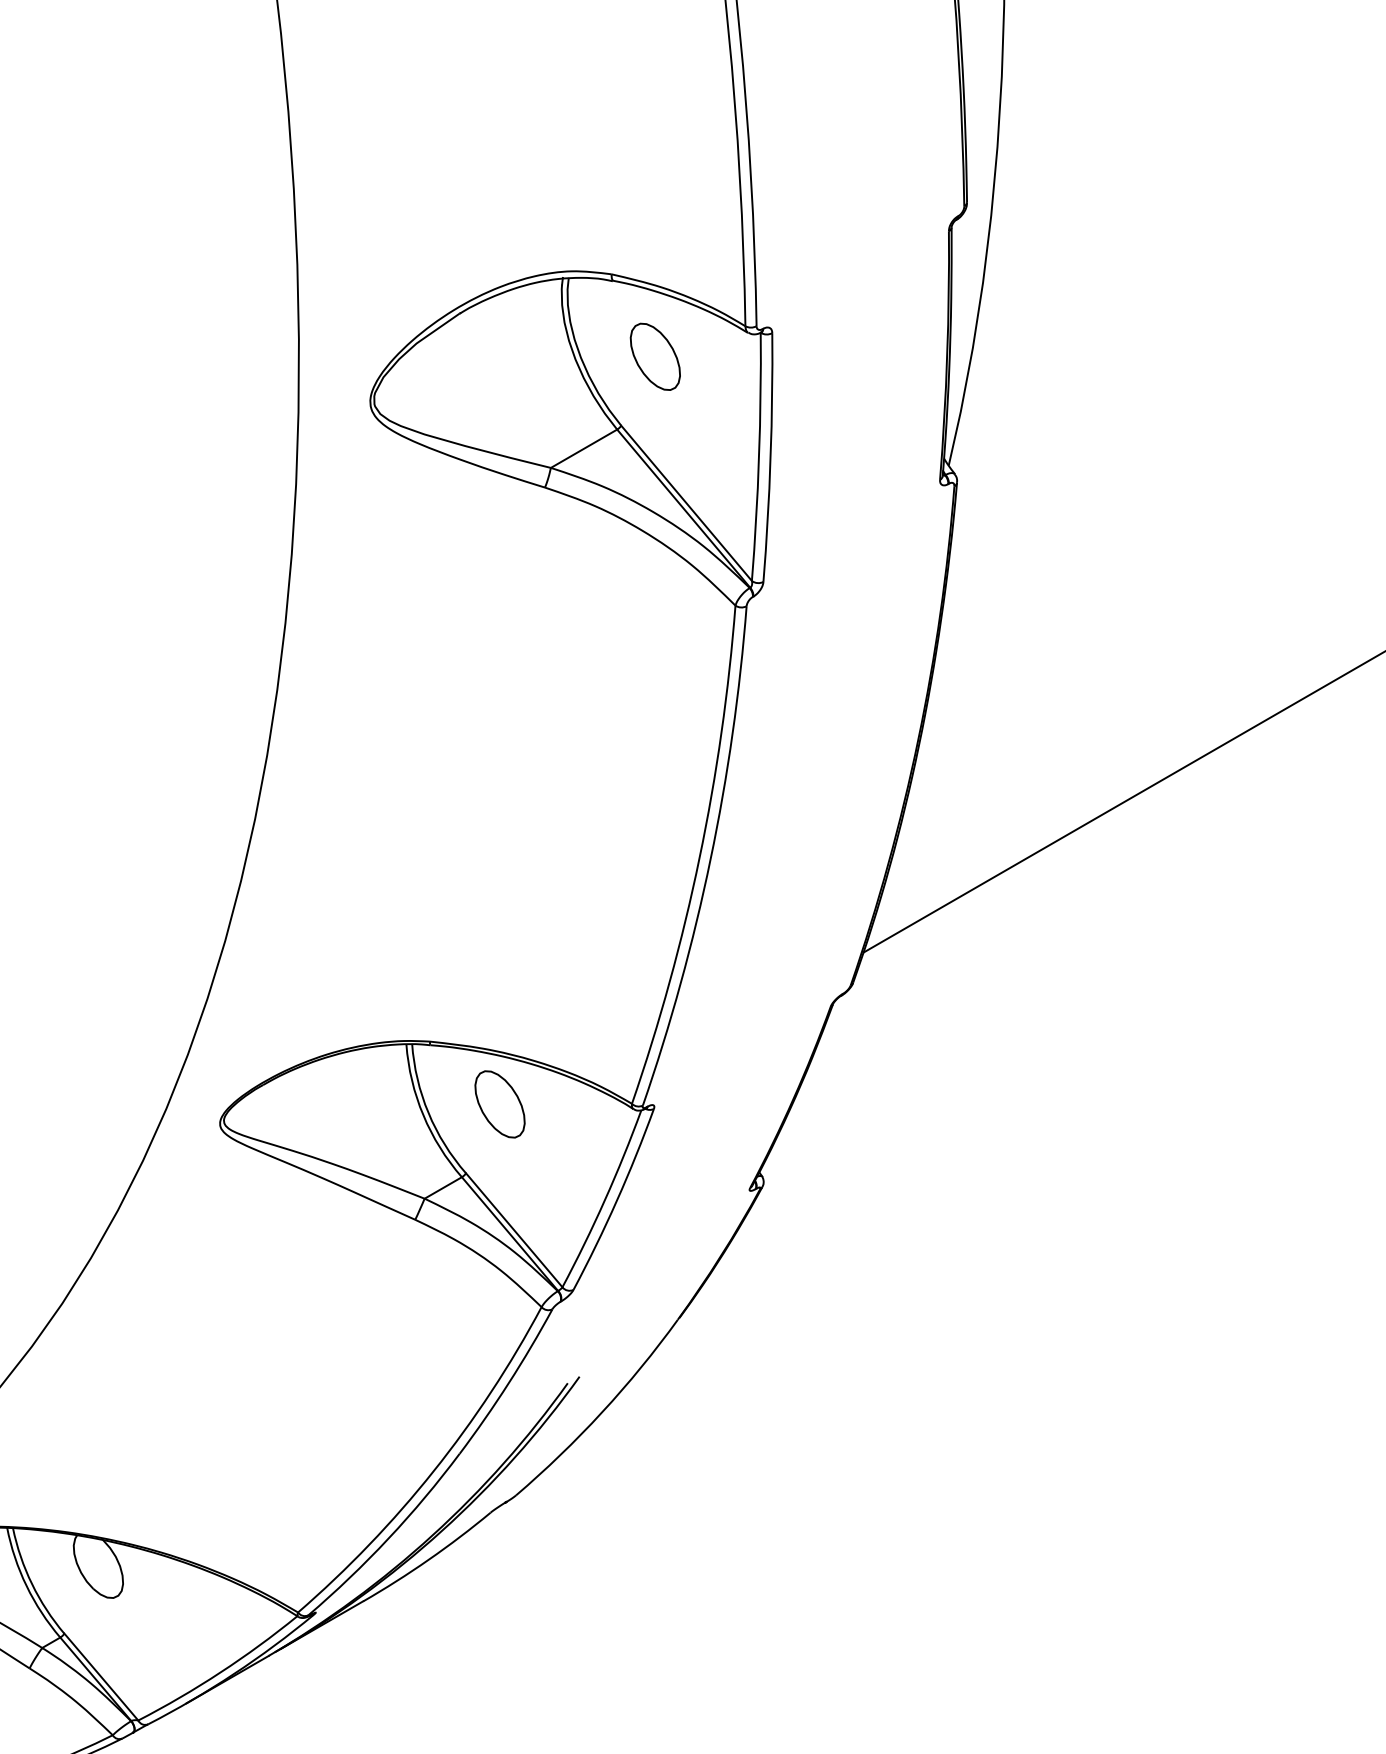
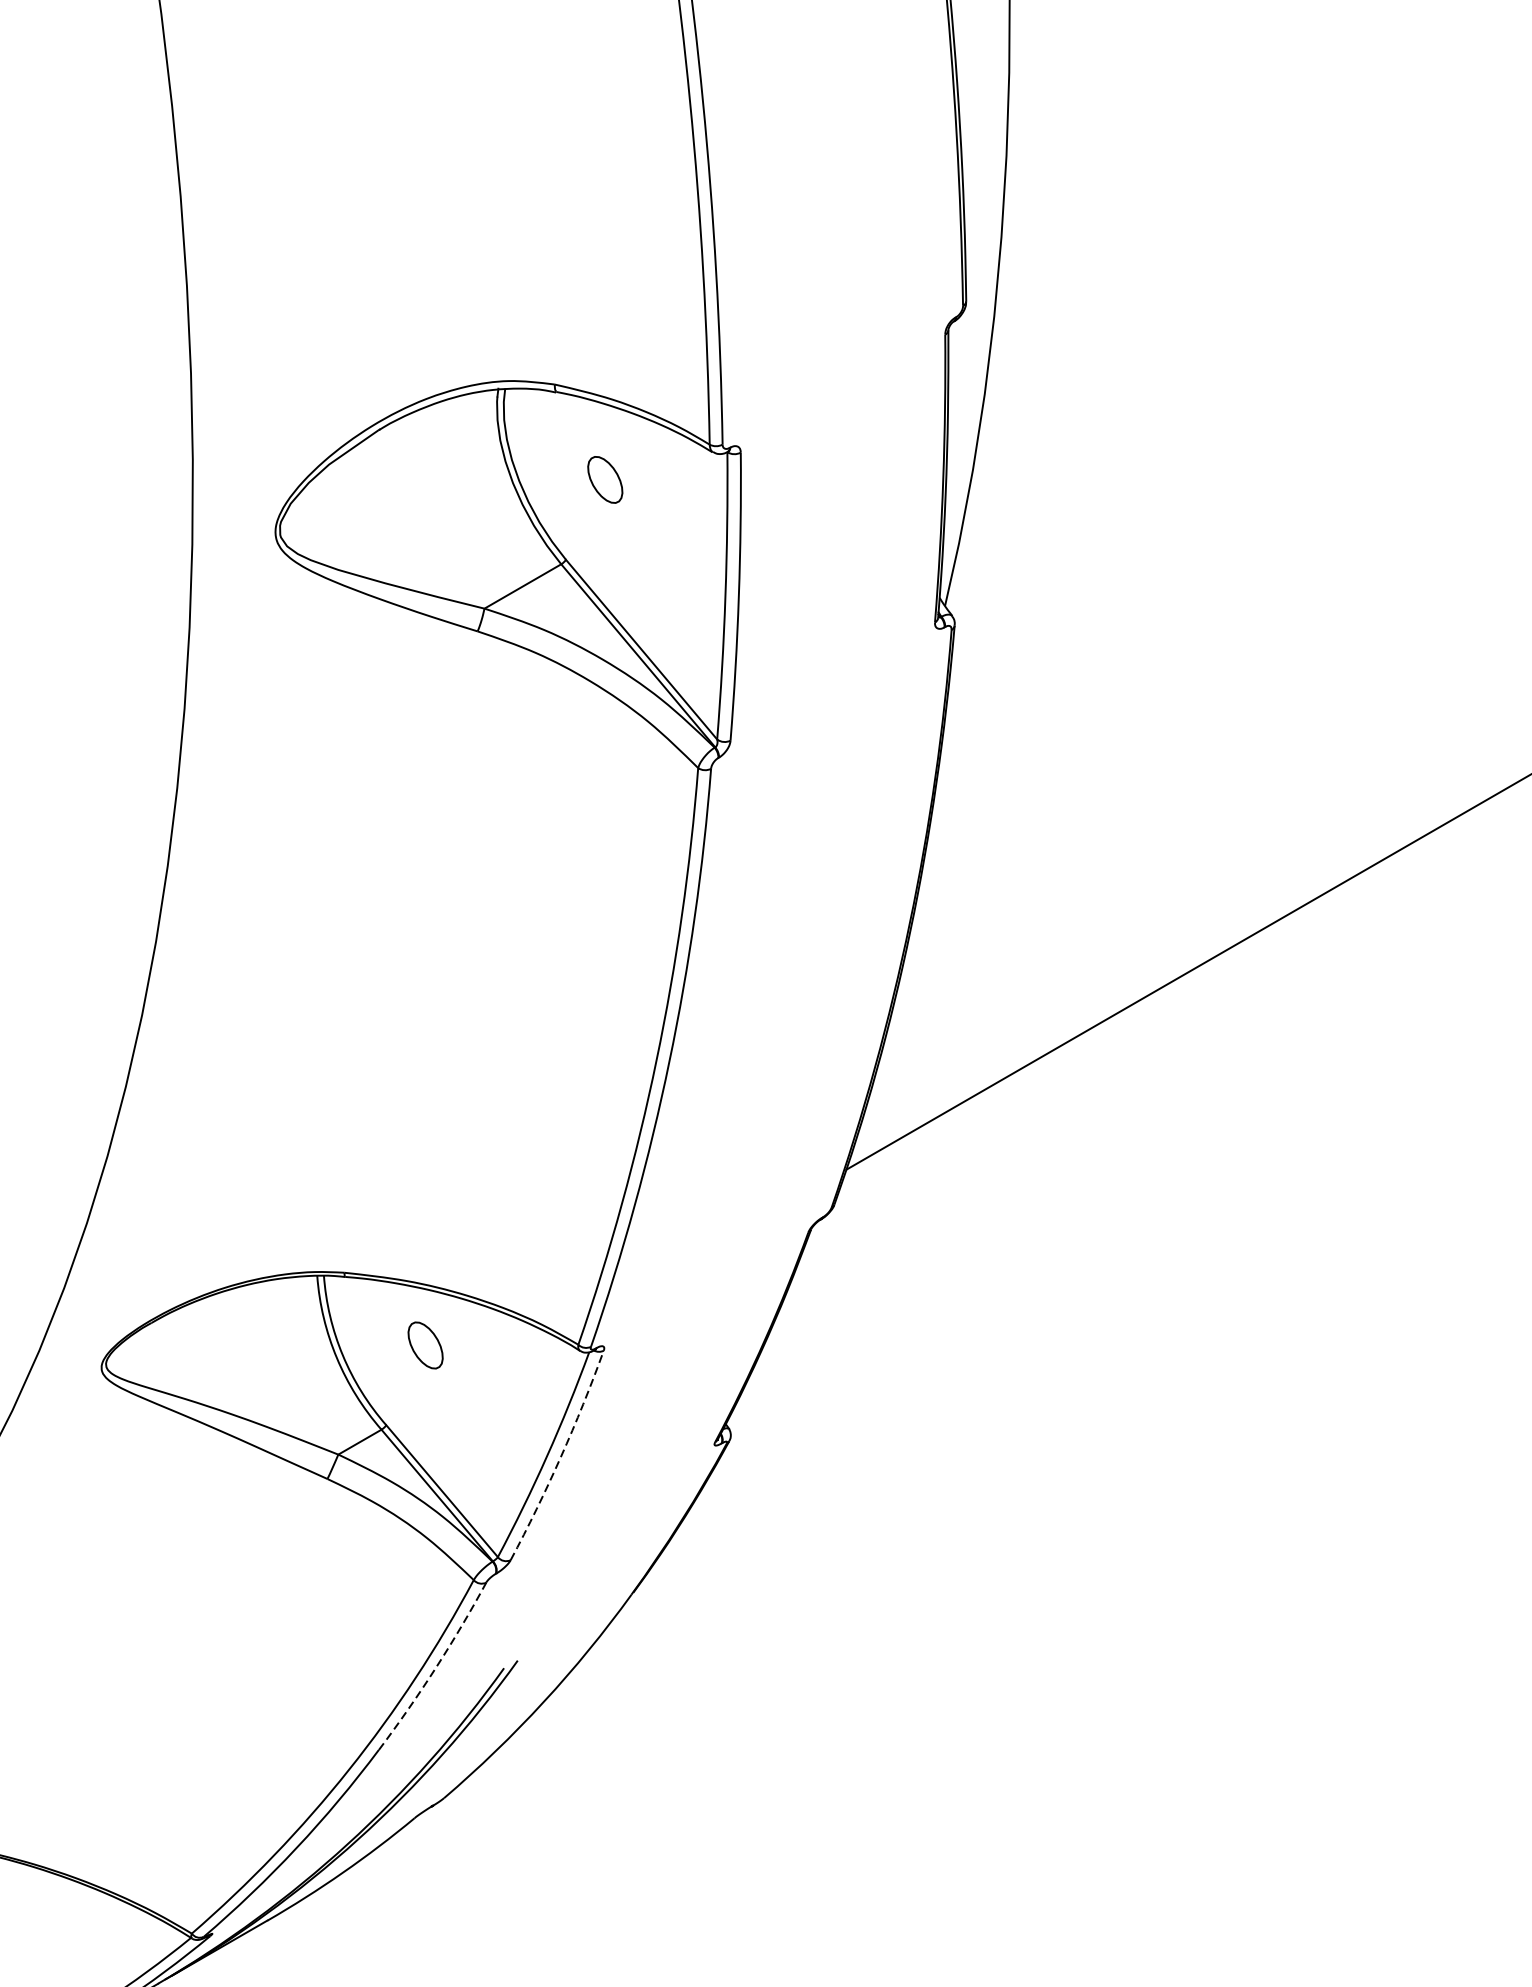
part: (654, 356) -> (604, 479), size x0.6
part: (499, 1104) -> (425, 1345), size x0.6
arc: (616, 1200) -> (560, 1456), solid -> dashed
arc: (508, 1383) -> (435, 1668), solid -> dashed

